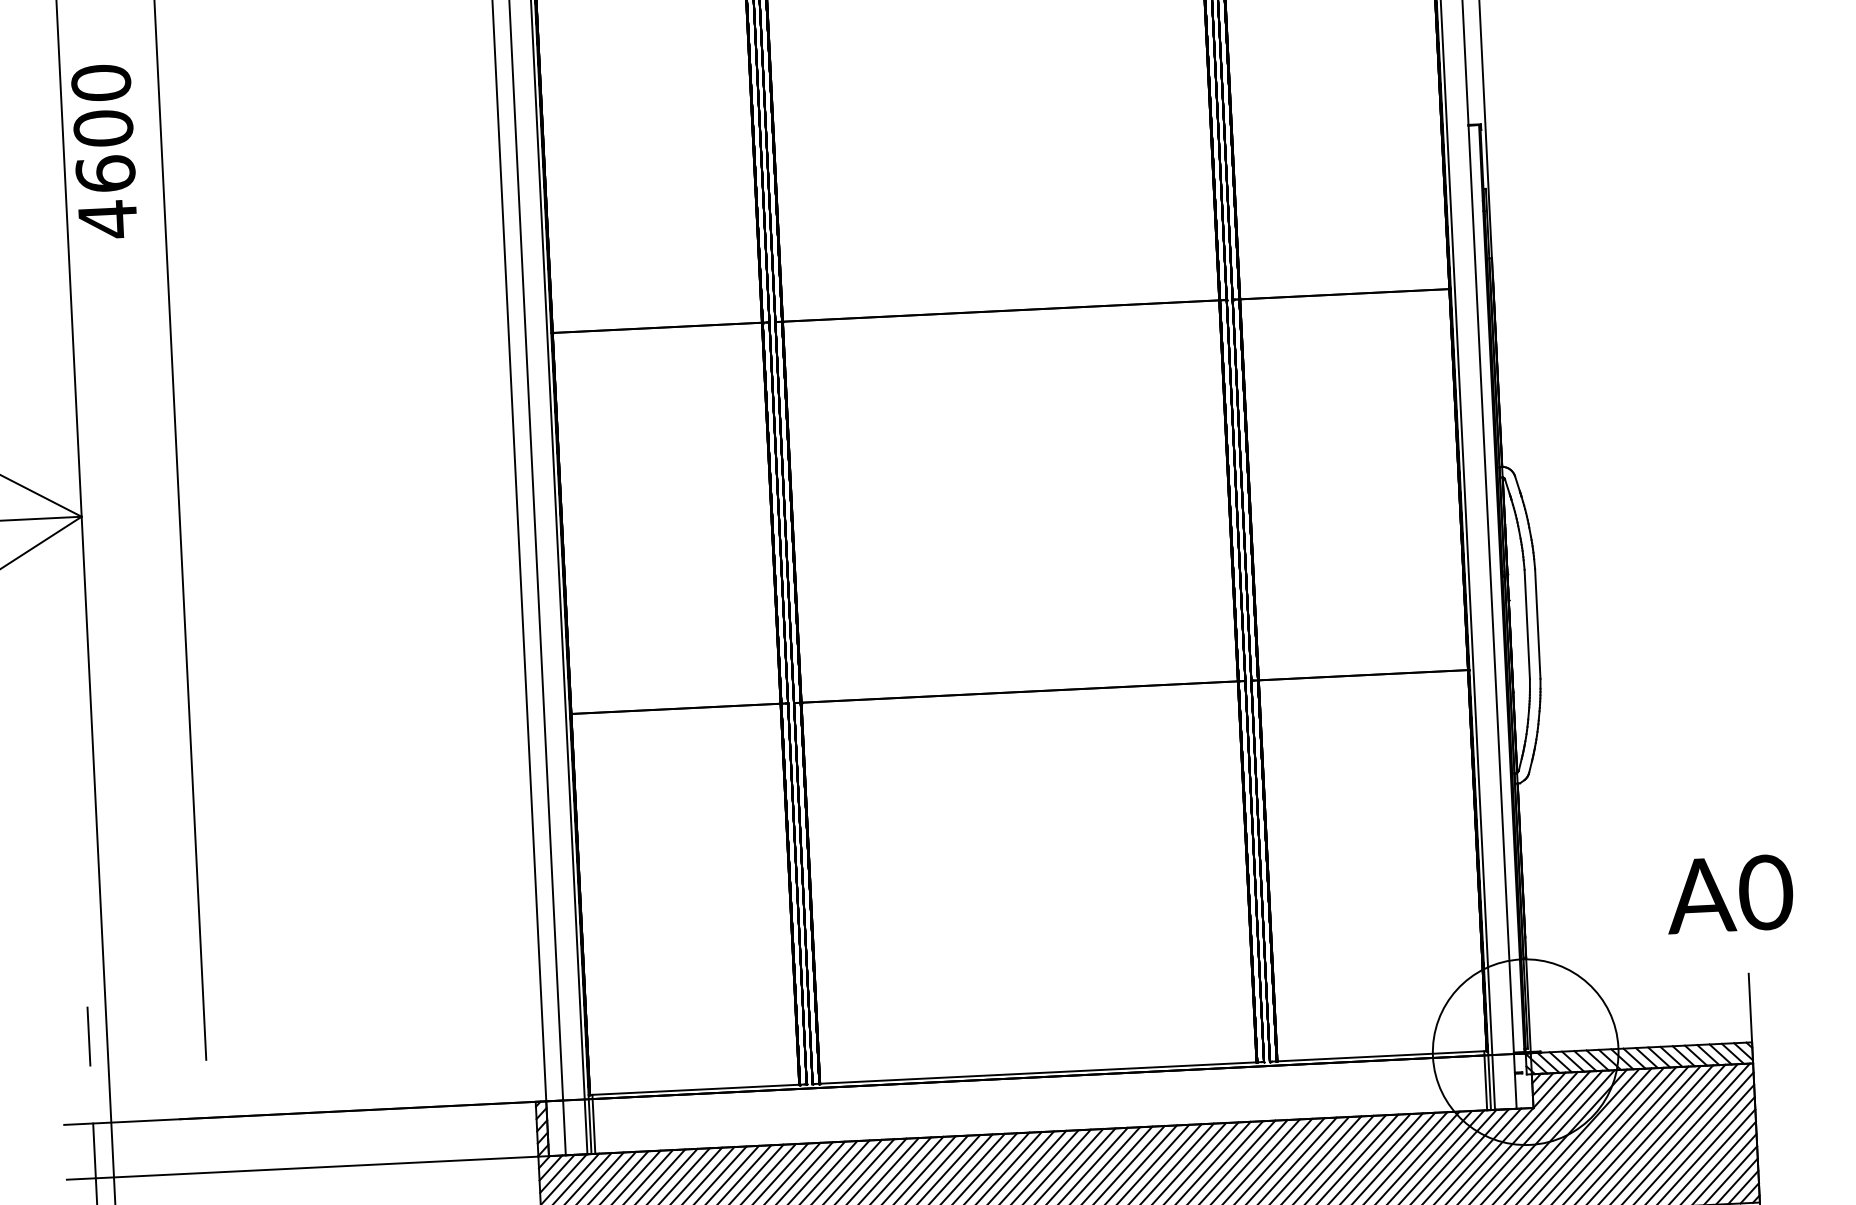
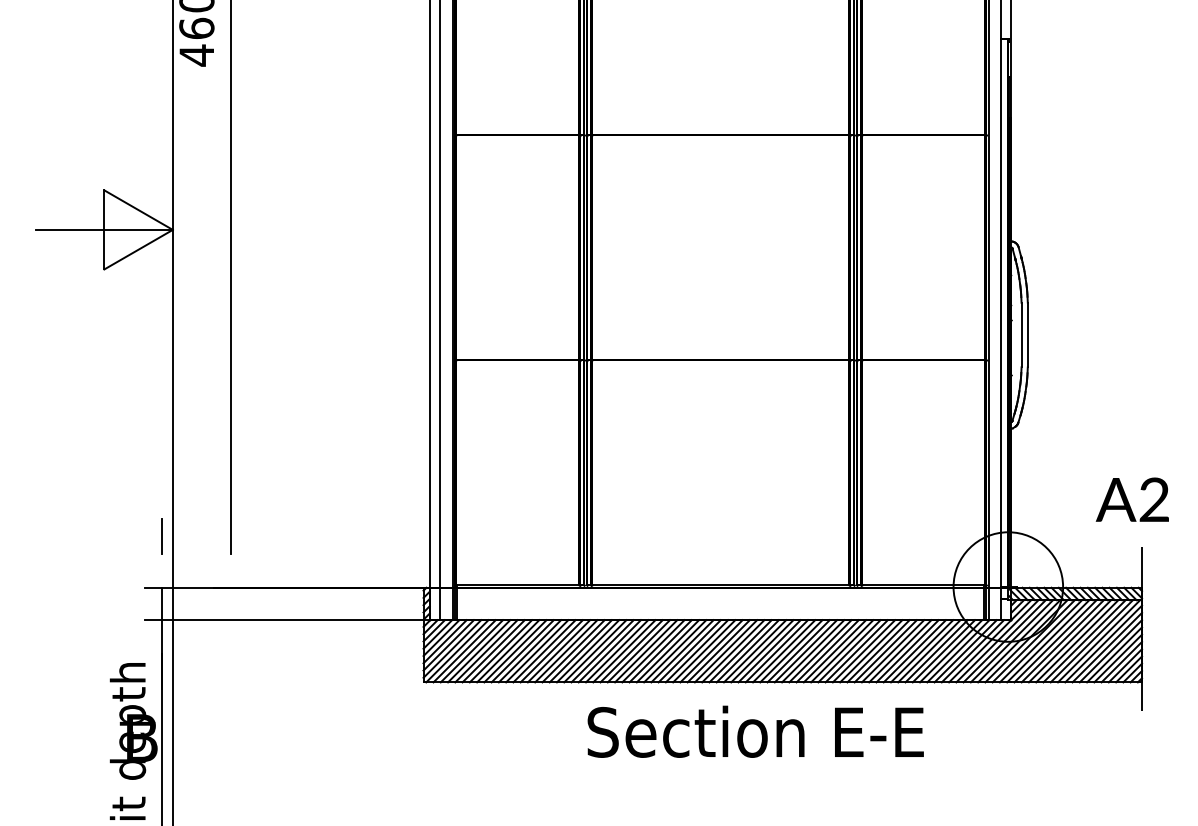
text: (1765, 891) -> (1154, 499), A0 -> A2

